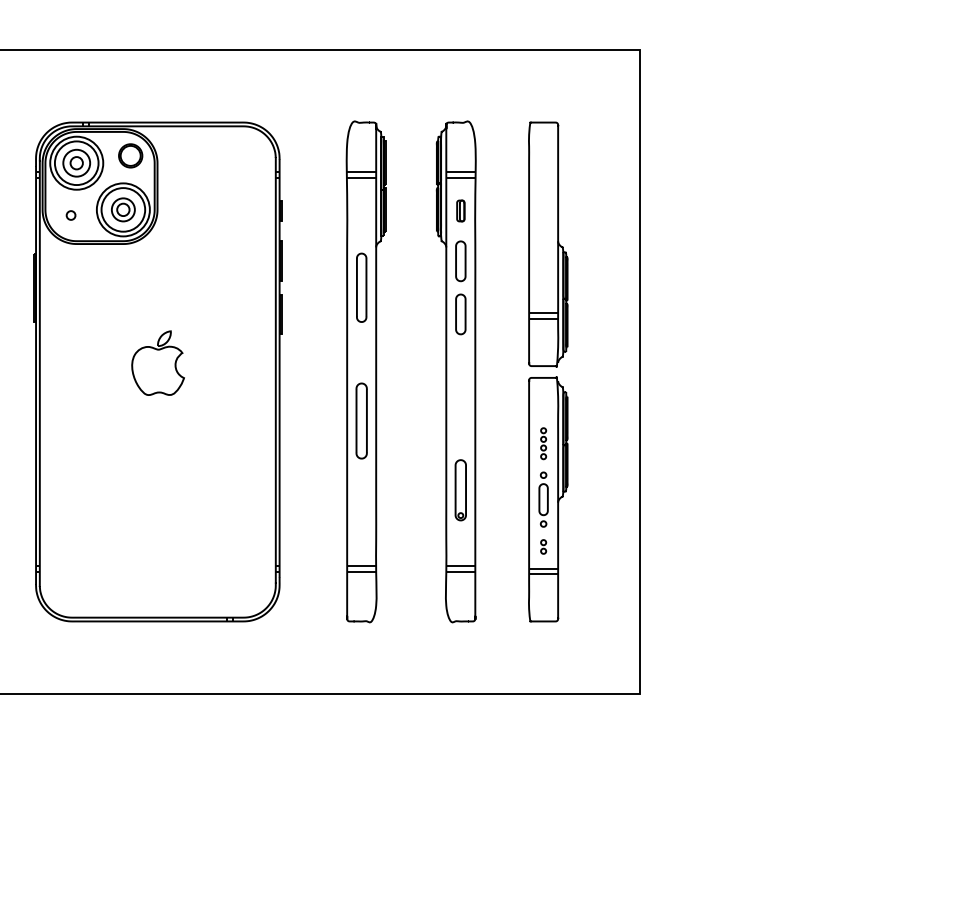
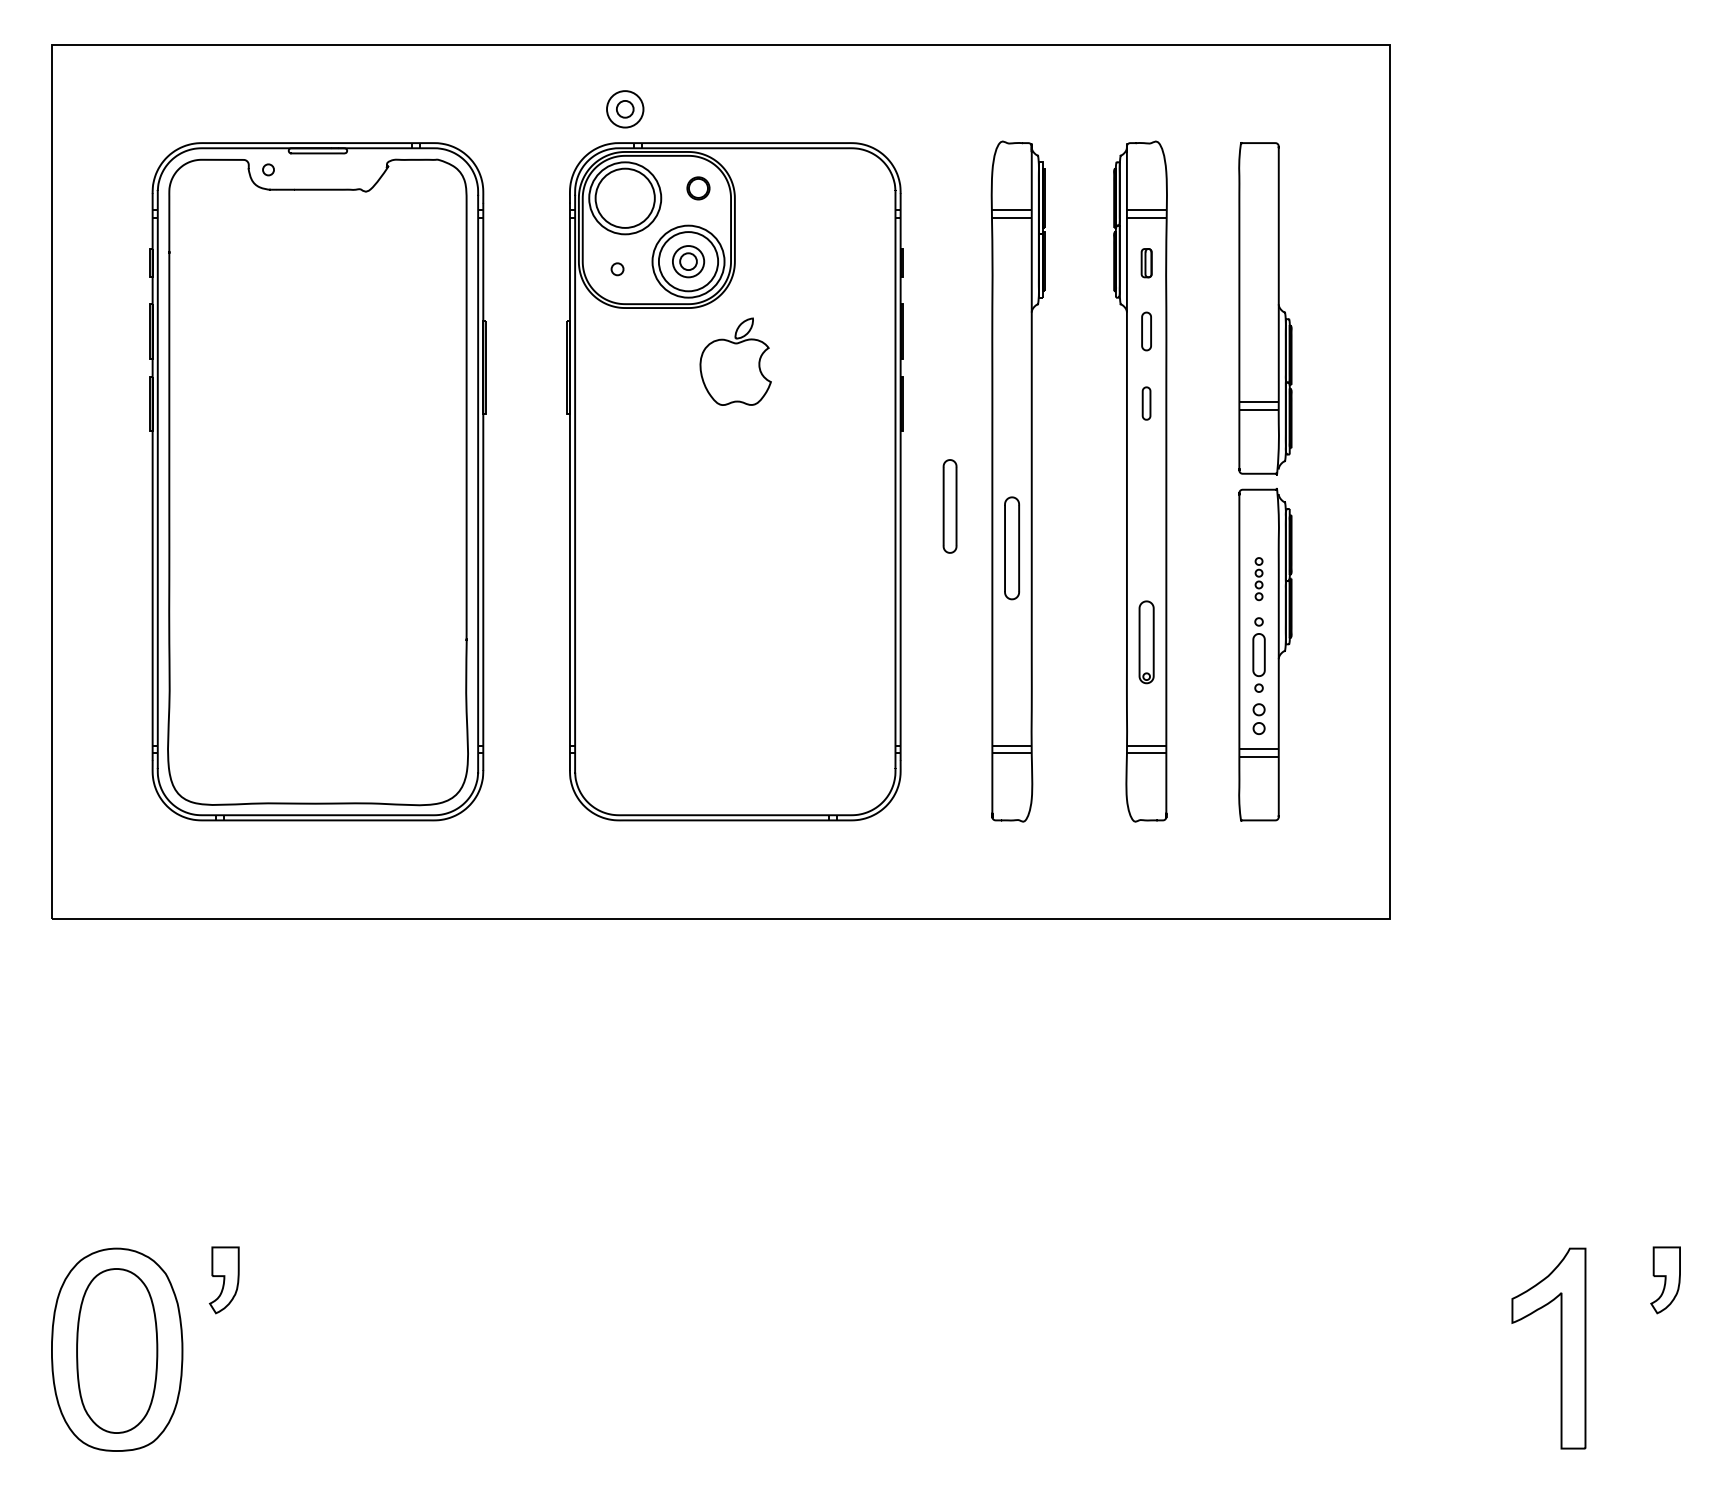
part: (130, 155) -> (698, 188), size x0.7
part: (76, 163) -> (625, 109), moved
part: (460, 261) -> (1146, 331), size x0.7
part: (361, 287) -> (949, 506), moved
part: (460, 314) -> (1146, 403), size x0.6
part: (157, 362) -> (735, 361), moved
part: (543, 547) -> (1258, 719), size x1.6

